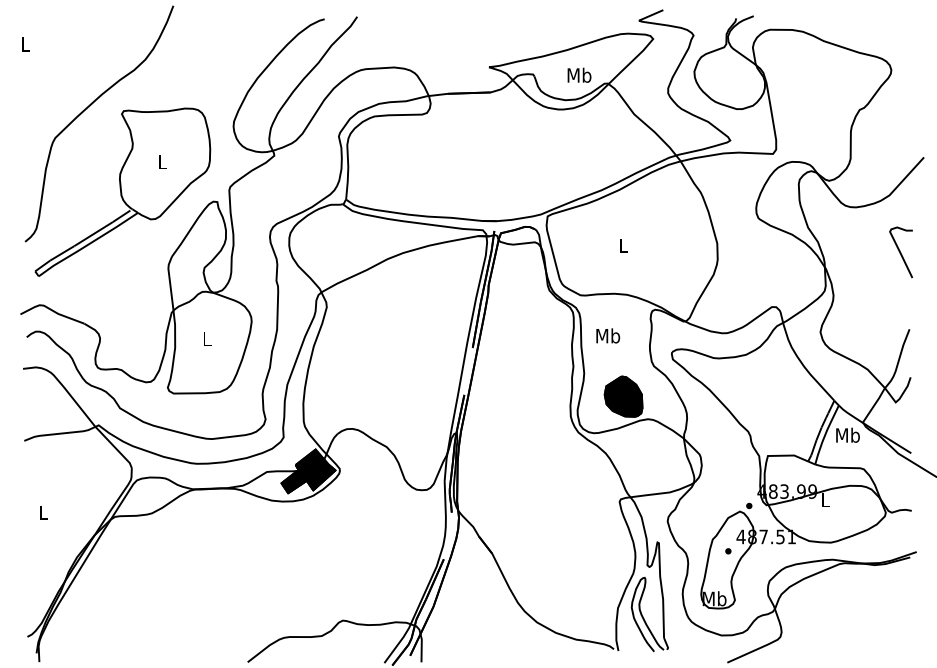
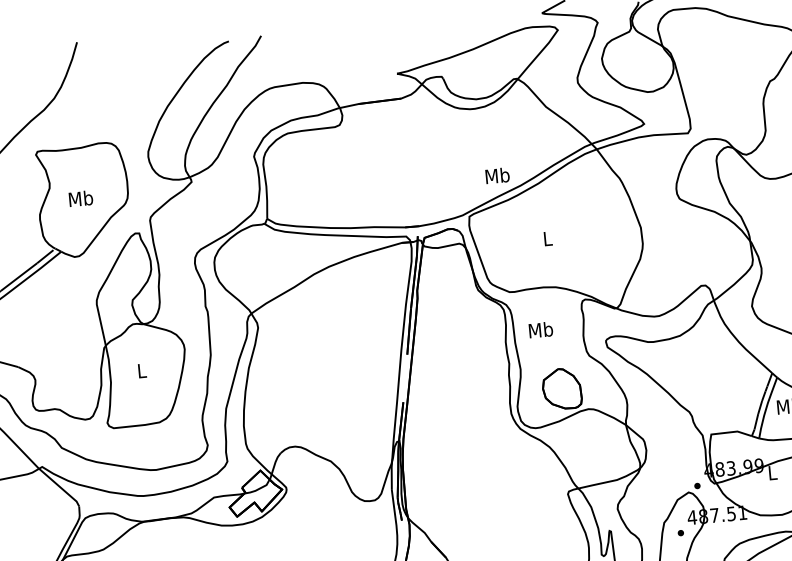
text: (579, 74) -> (497, 174), moved
text: (162, 161) -> (80, 198), L -> Mb
fill: (623, 396) -> (561, 388), removed
fill: (308, 471) -> (255, 493), removed

